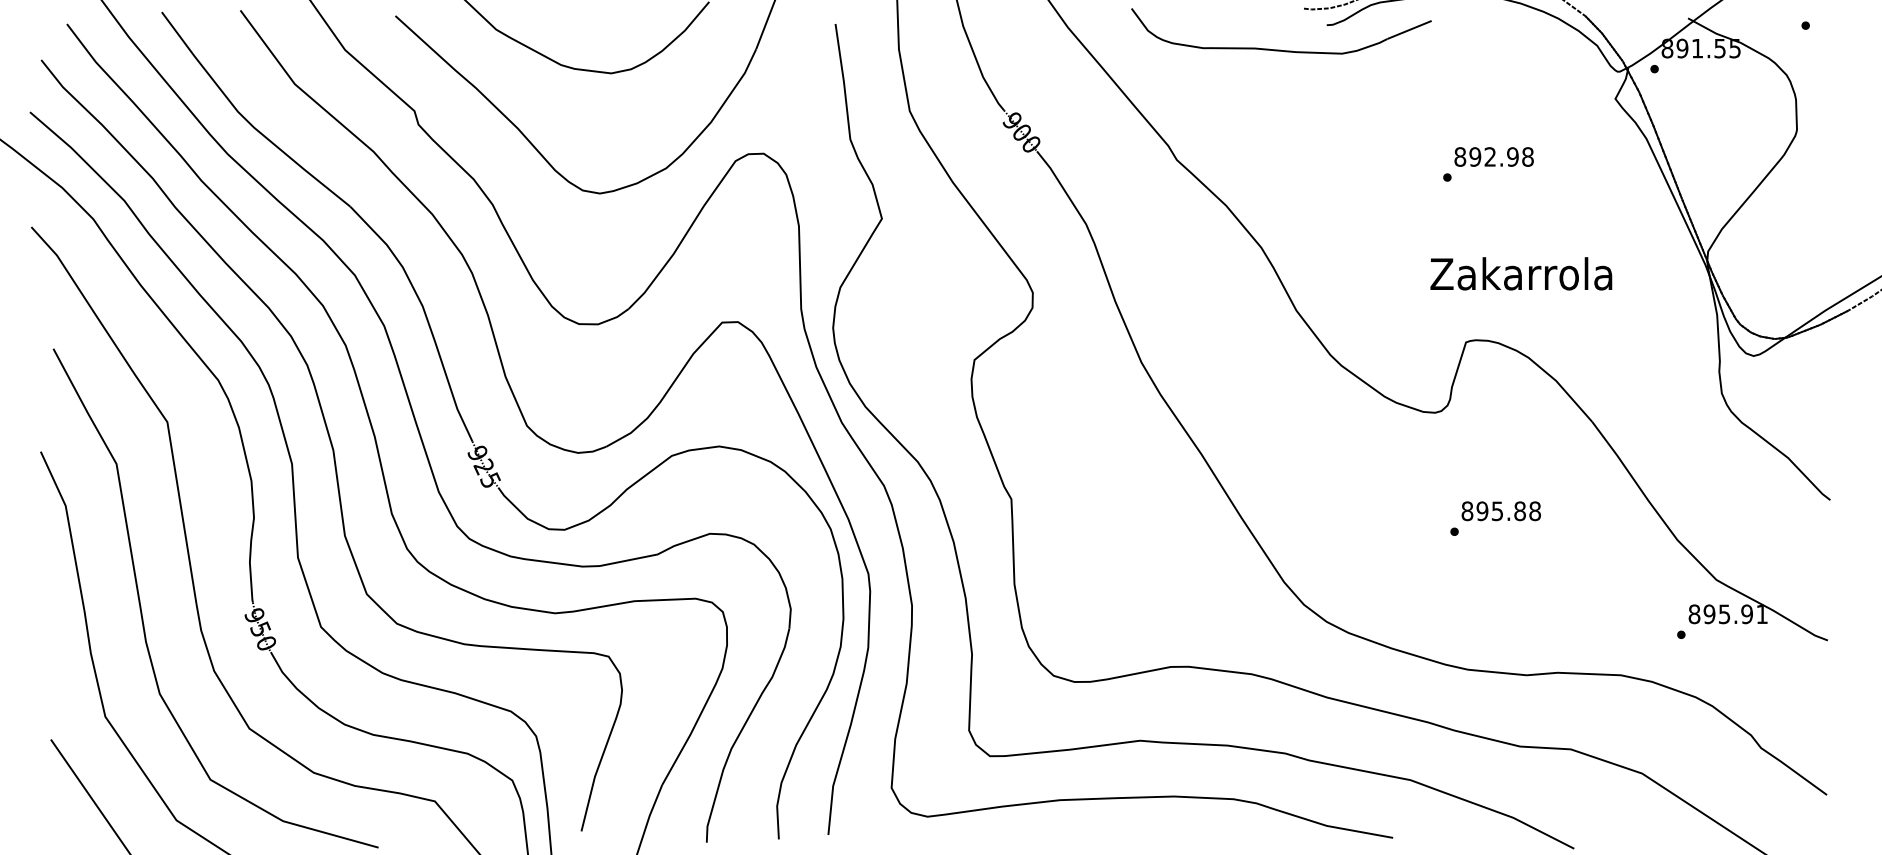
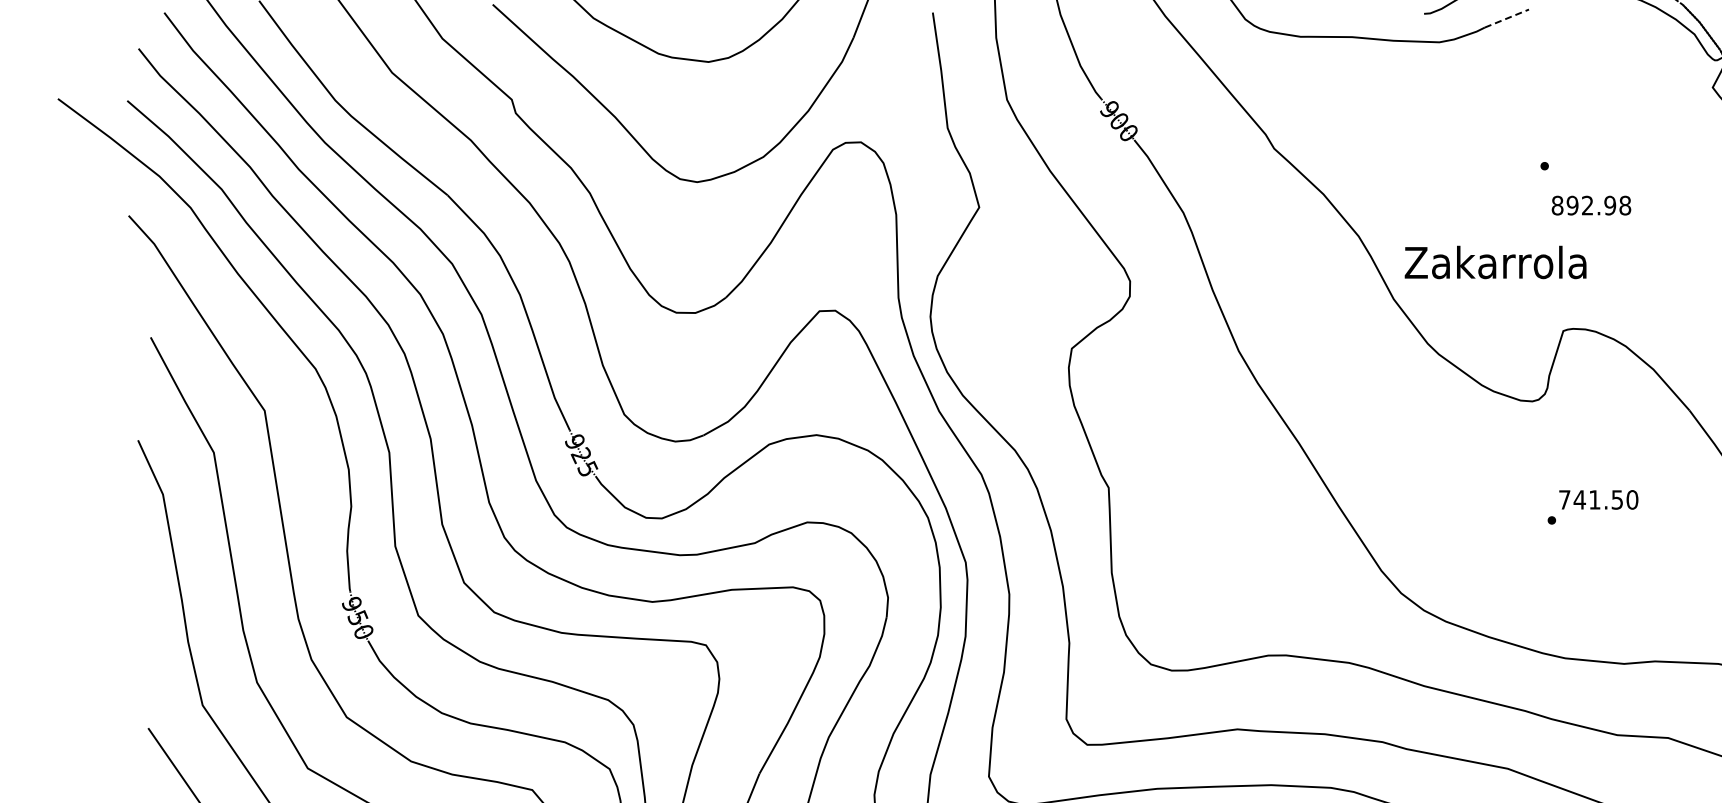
line: (1409, 29) -> (1506, 18), solid -> dashed
text: (1493, 156) -> (1590, 205), moved
text: (1521, 273) -> (1495, 262), moved
text: (1501, 511) -> (1598, 500), 895.88 -> 741.50

